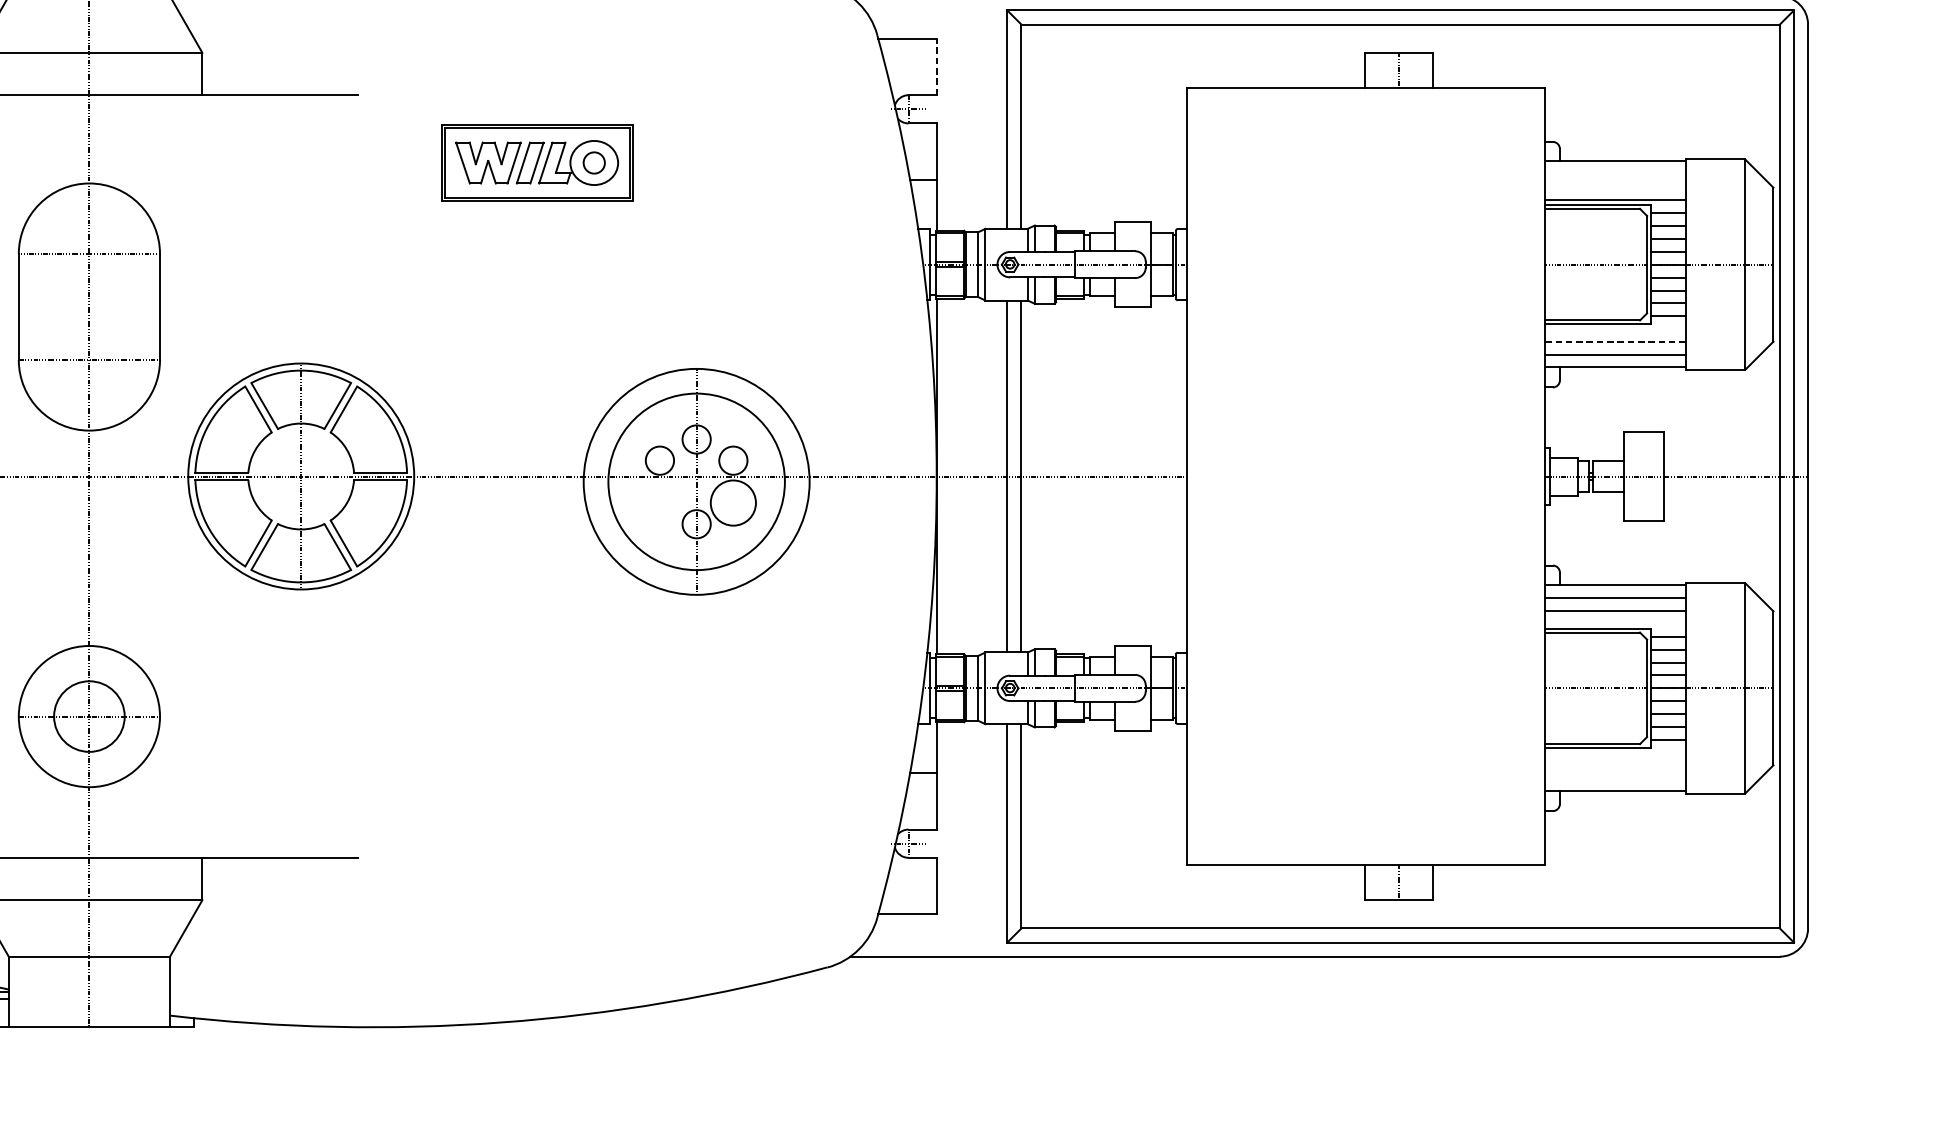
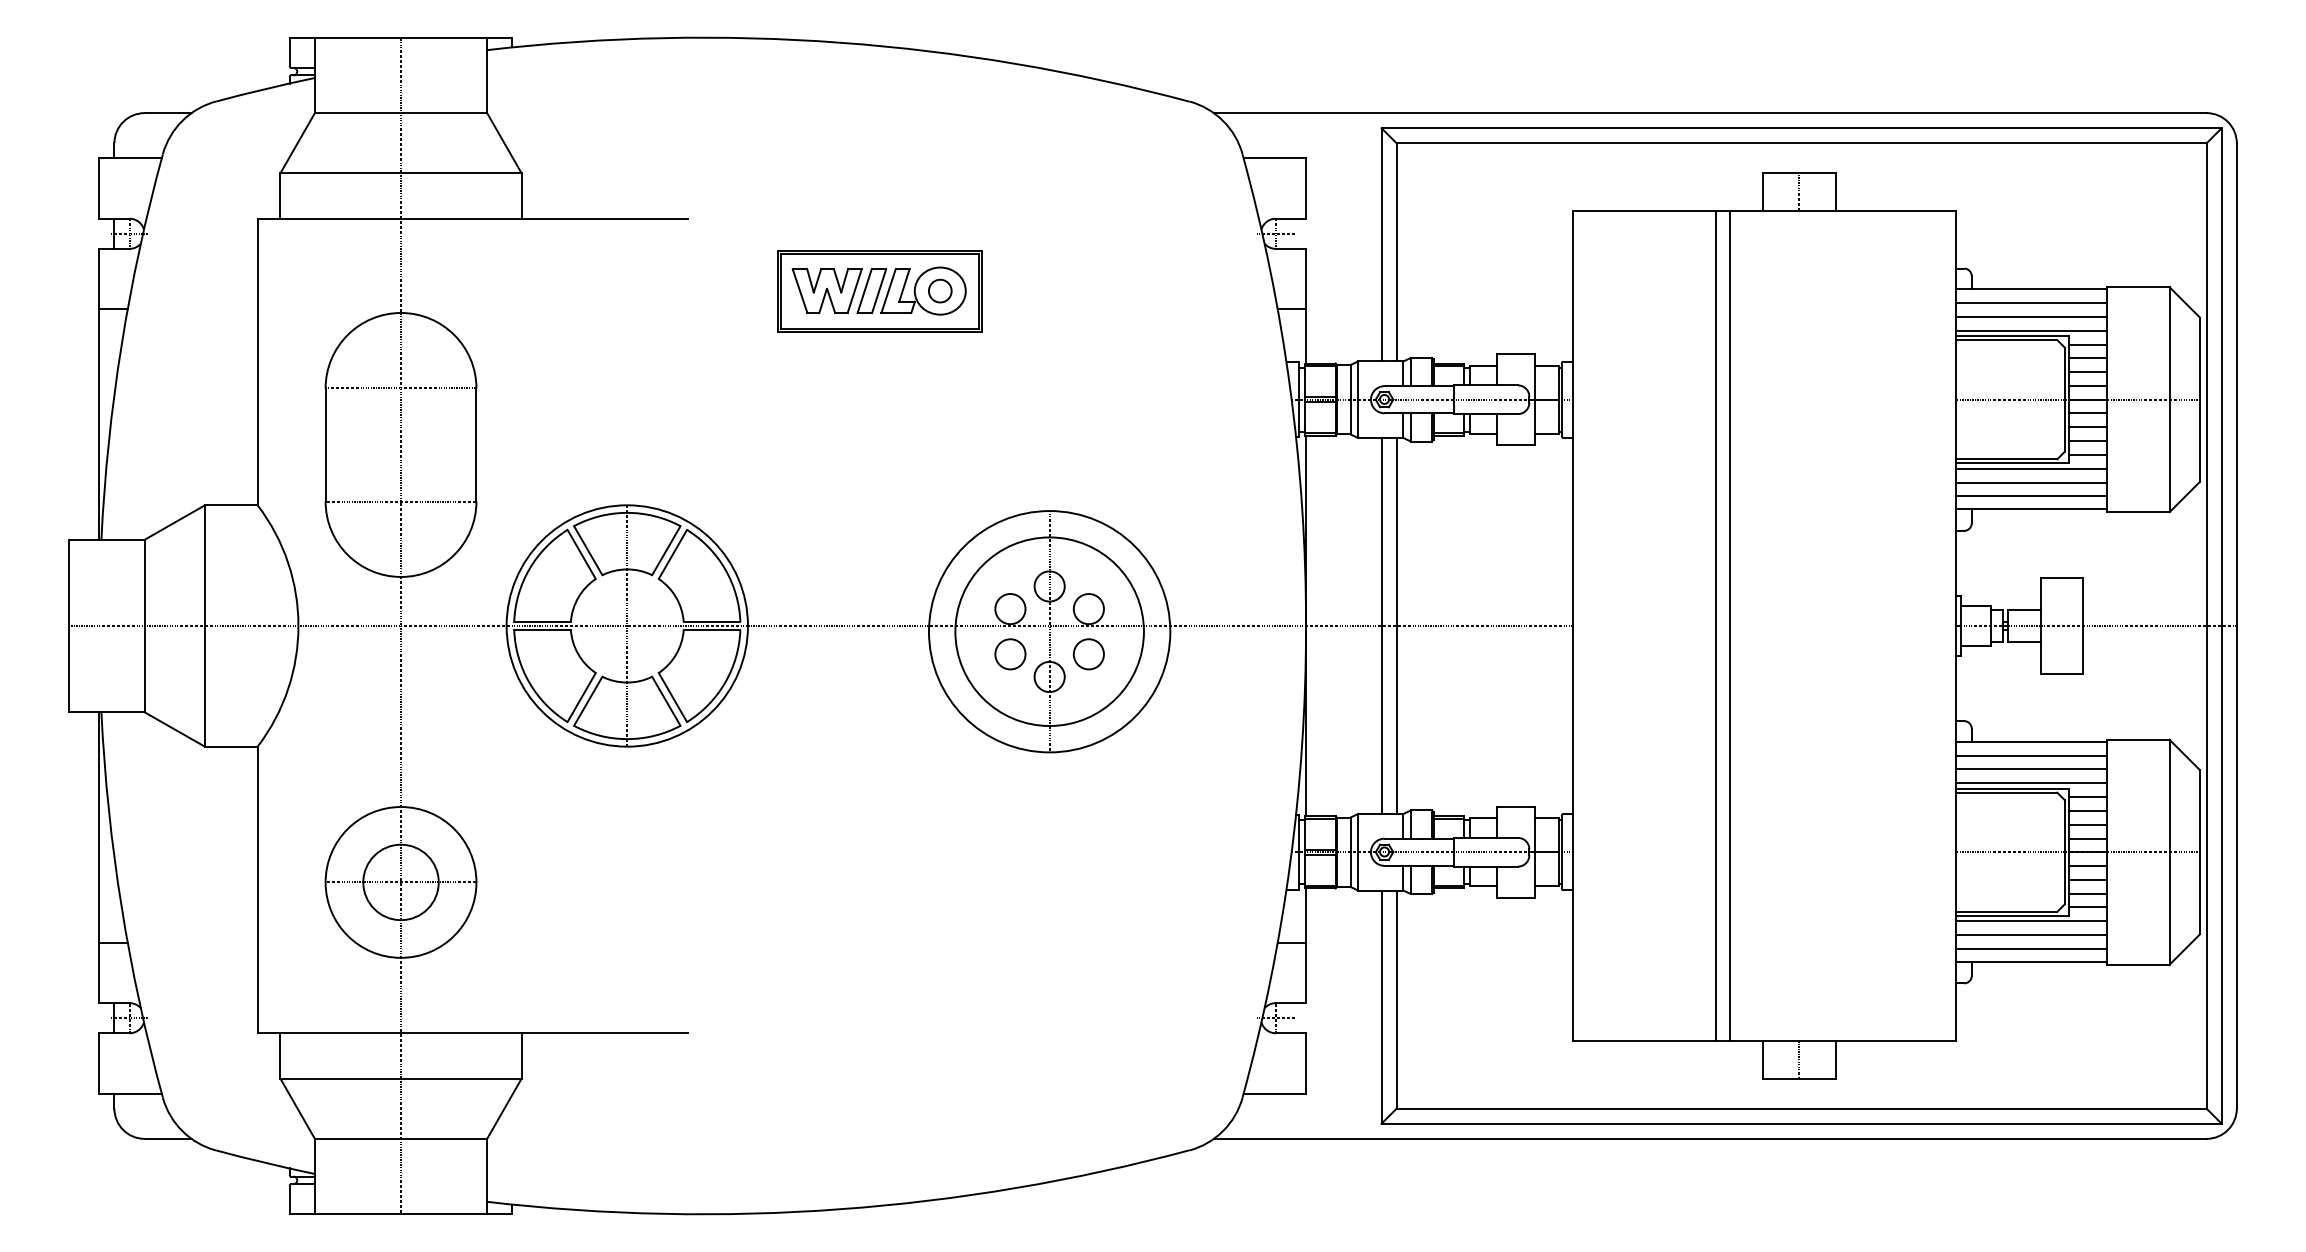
line: (937, 66) -> (1306, 188), dashed -> solid
line: (1615, 174) -> (2031, 303), added
line: (1615, 186) -> (2031, 316), added
line: (1615, 329) -> (2031, 468), added
line: (1616, 342) -> (2032, 482), dashed -> solid
line: (1320, 476) -> (1715, 625), added
line: (1333, 476) -> (1729, 625), added
circle: (659, 503) -> (1010, 654), added
circle: (733, 503) -> (1088, 654), size x0.62
line: (1615, 623) -> (2031, 783), added
line: (1615, 753) -> (2031, 921), added
line: (1615, 766) -> (2031, 935), added
line: (1615, 778) -> (2031, 948), added

